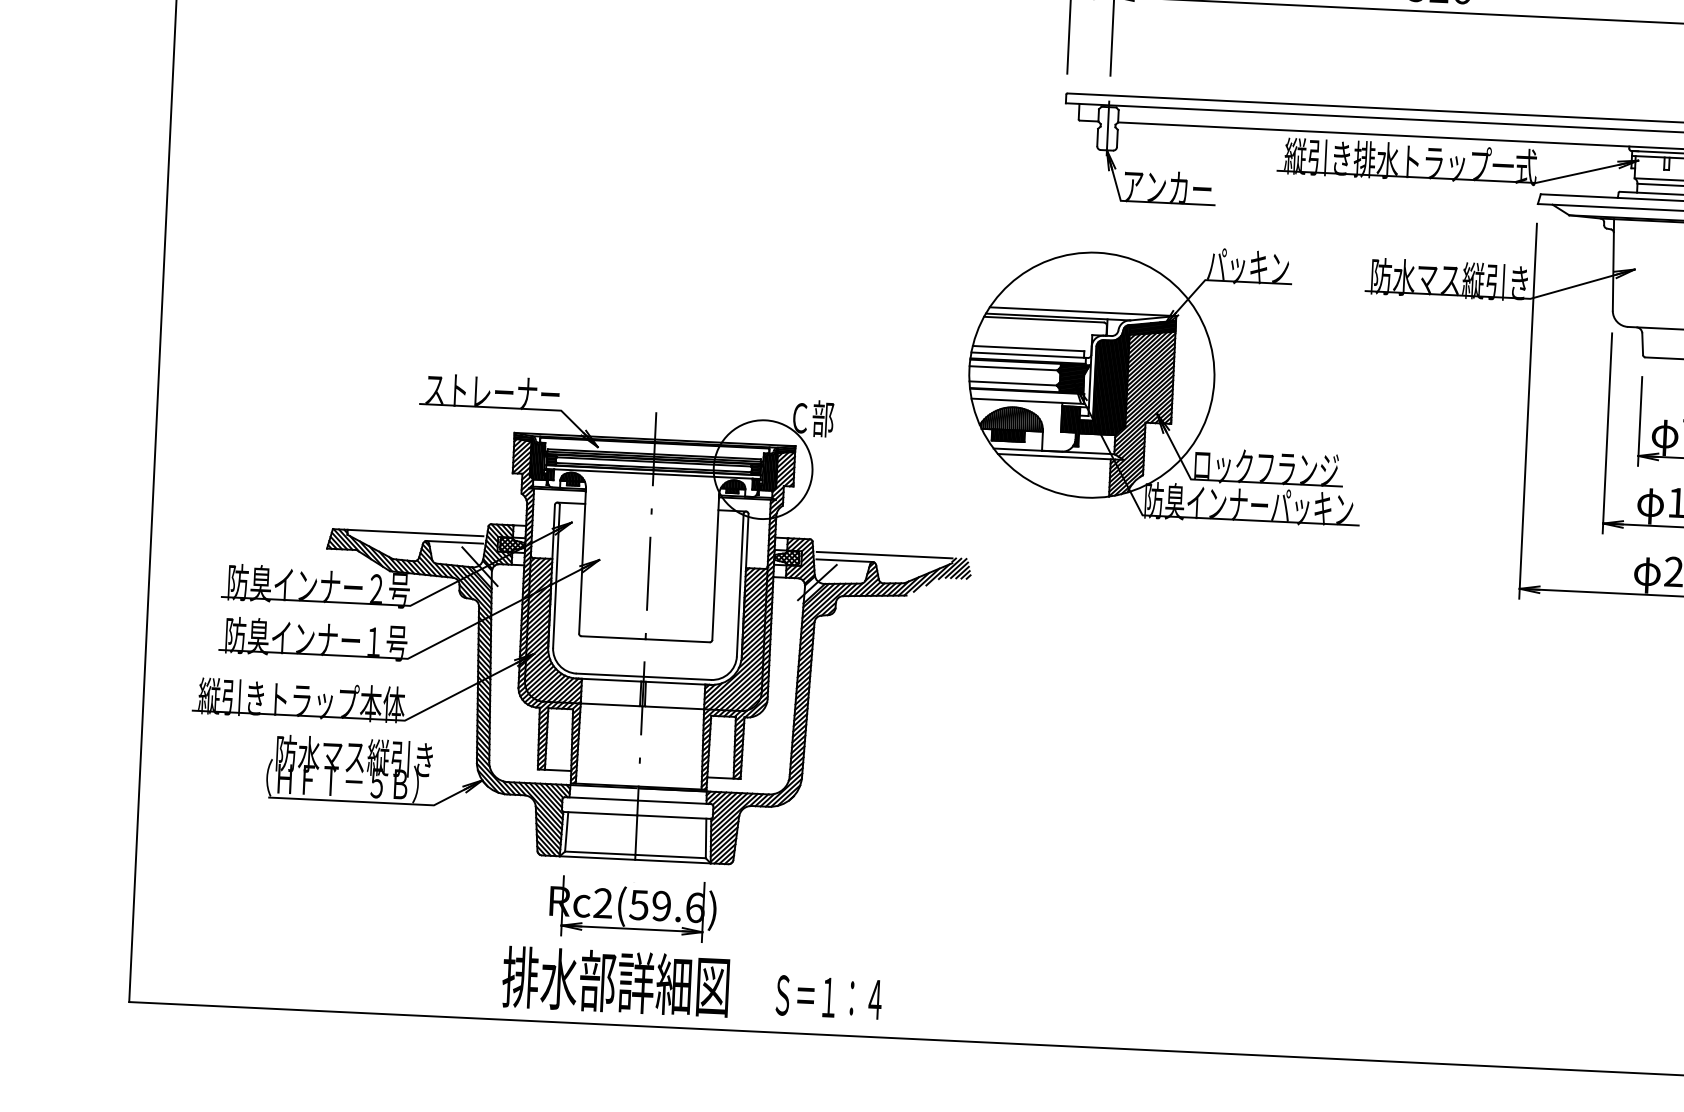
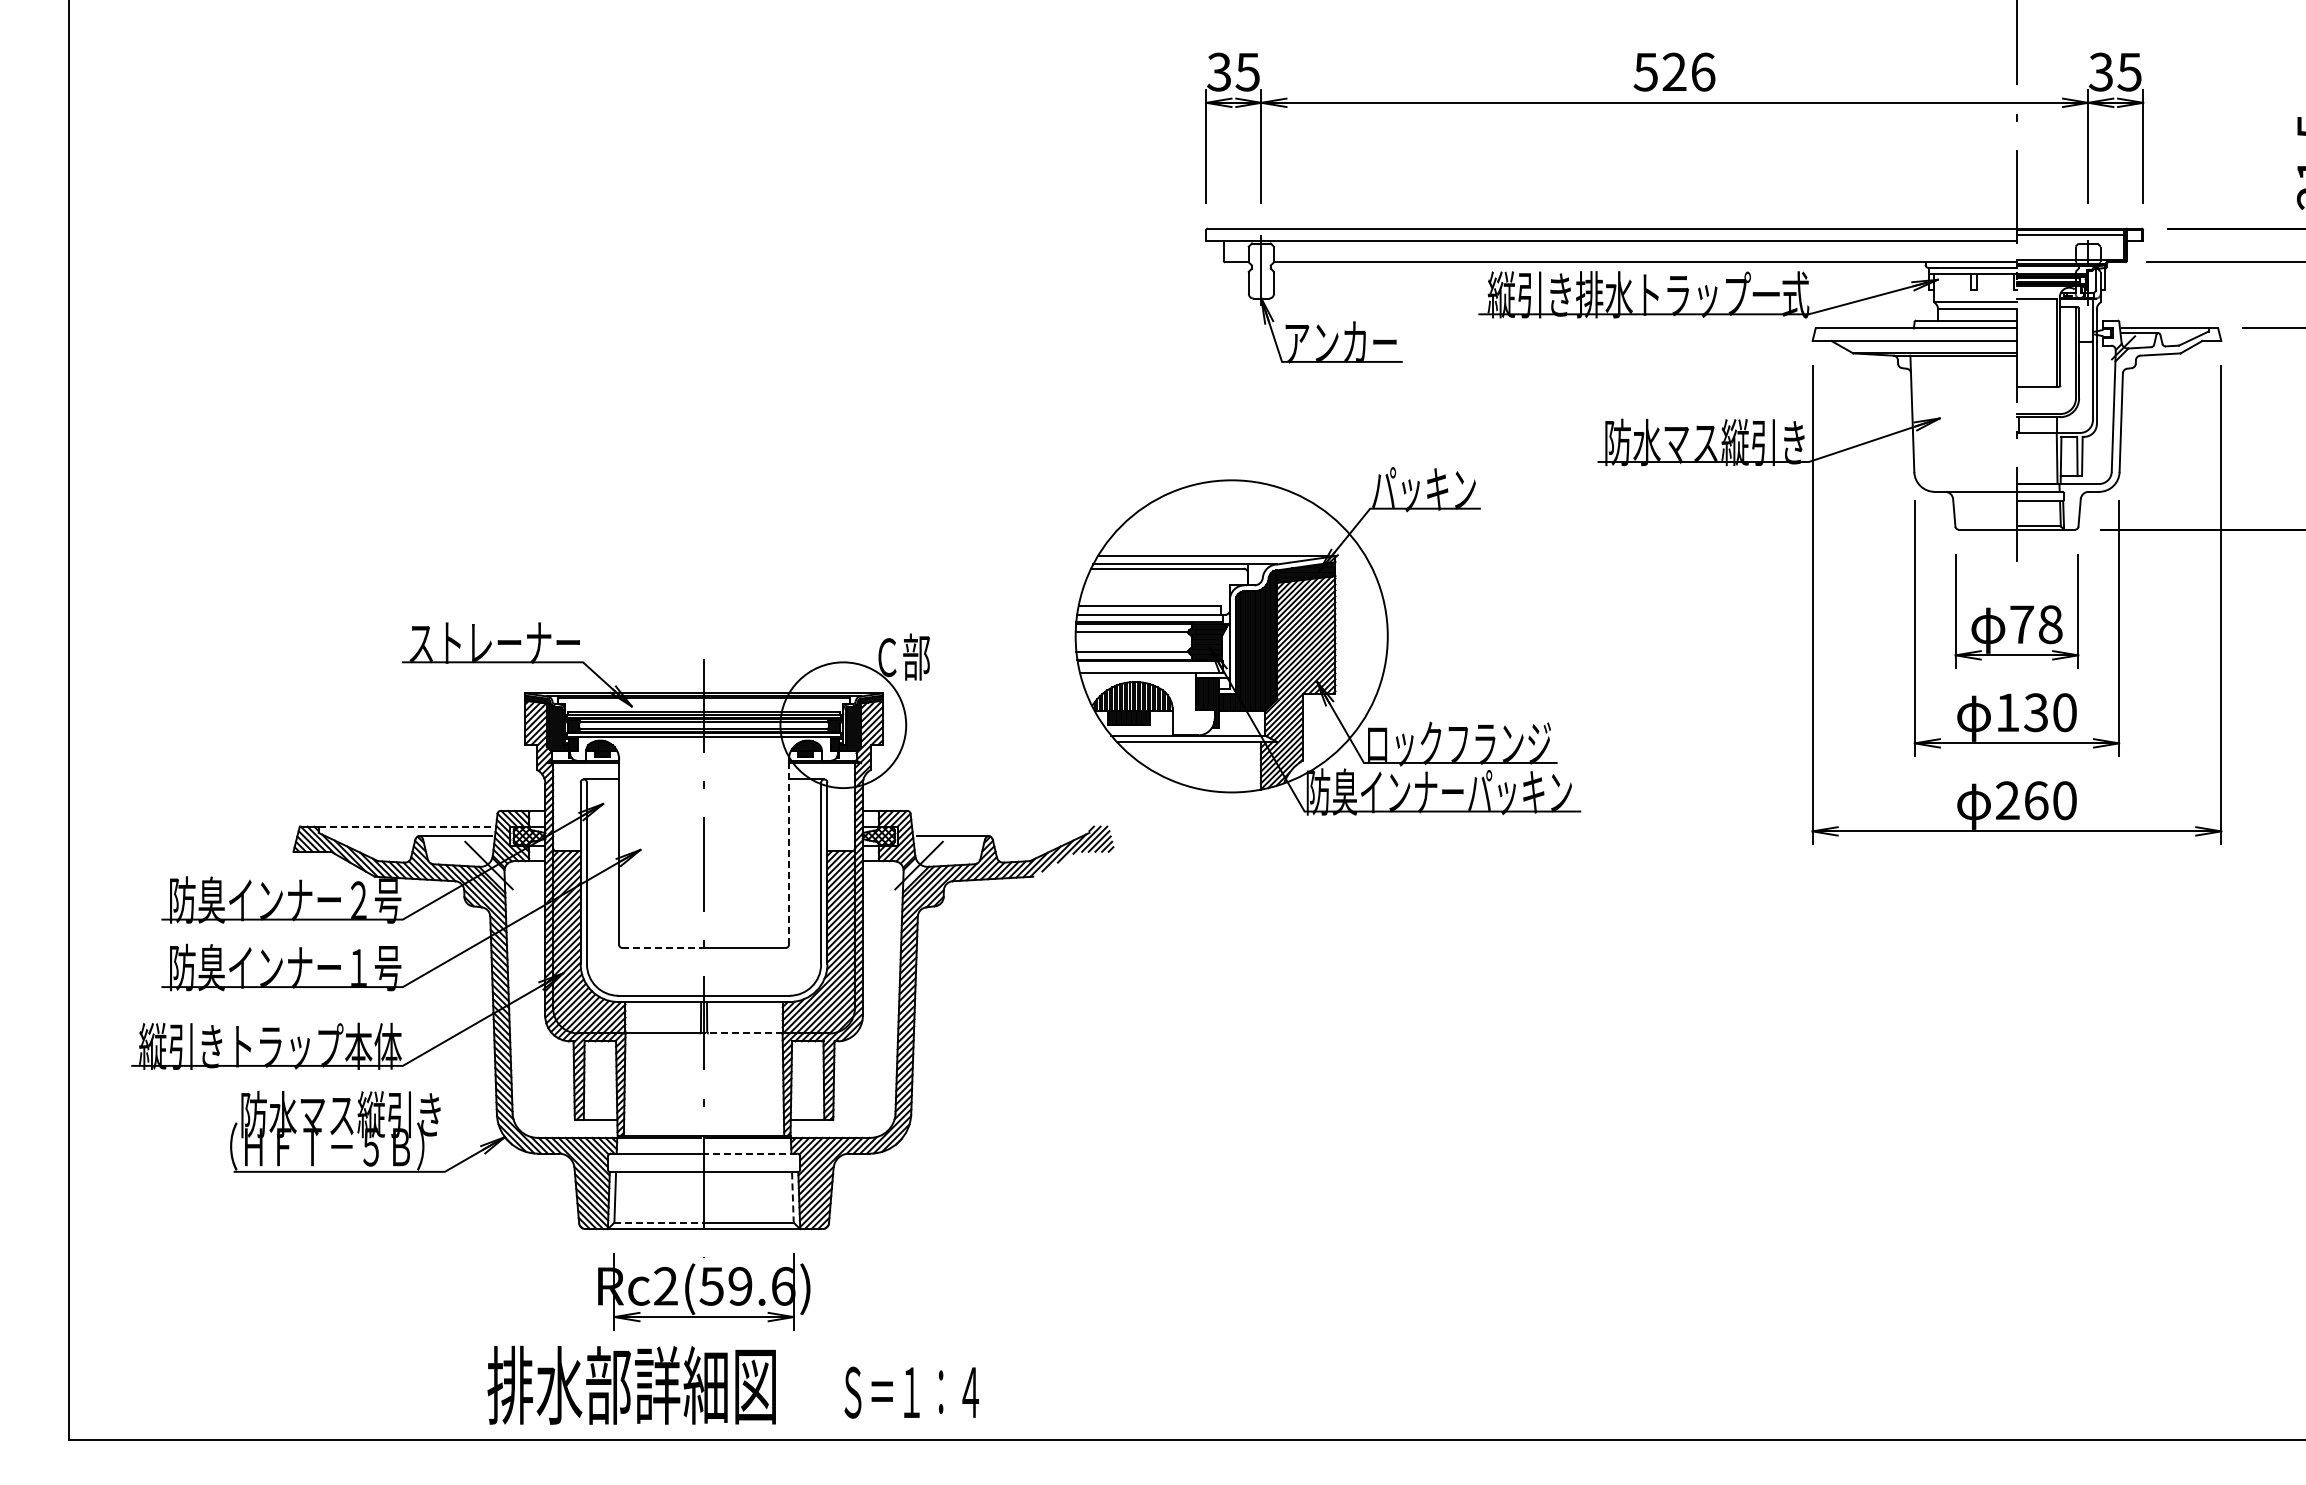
part: (1166, 382) -> (1327, 641), moved
line: (415, 532) -> (405, 826), solid -> dashed
line: (884, 555) -> (1002, 826), removed
line: (715, 567) -> (788, 852), solid -> dashed
line: (613, 637) -> (663, 947), solid -> dashed
line: (672, 707) -> (742, 1033), solid -> dashed
line: (674, 802) -> (750, 1153), solid -> dashed
line: (705, 839) -> (792, 1198), solid -> dashed
line: (600, 853) -> (659, 1222), solid -> dashed
text: (615, 981) -> (631, 1384), moved
text: (828, 997) -> (911, 1392), moved

